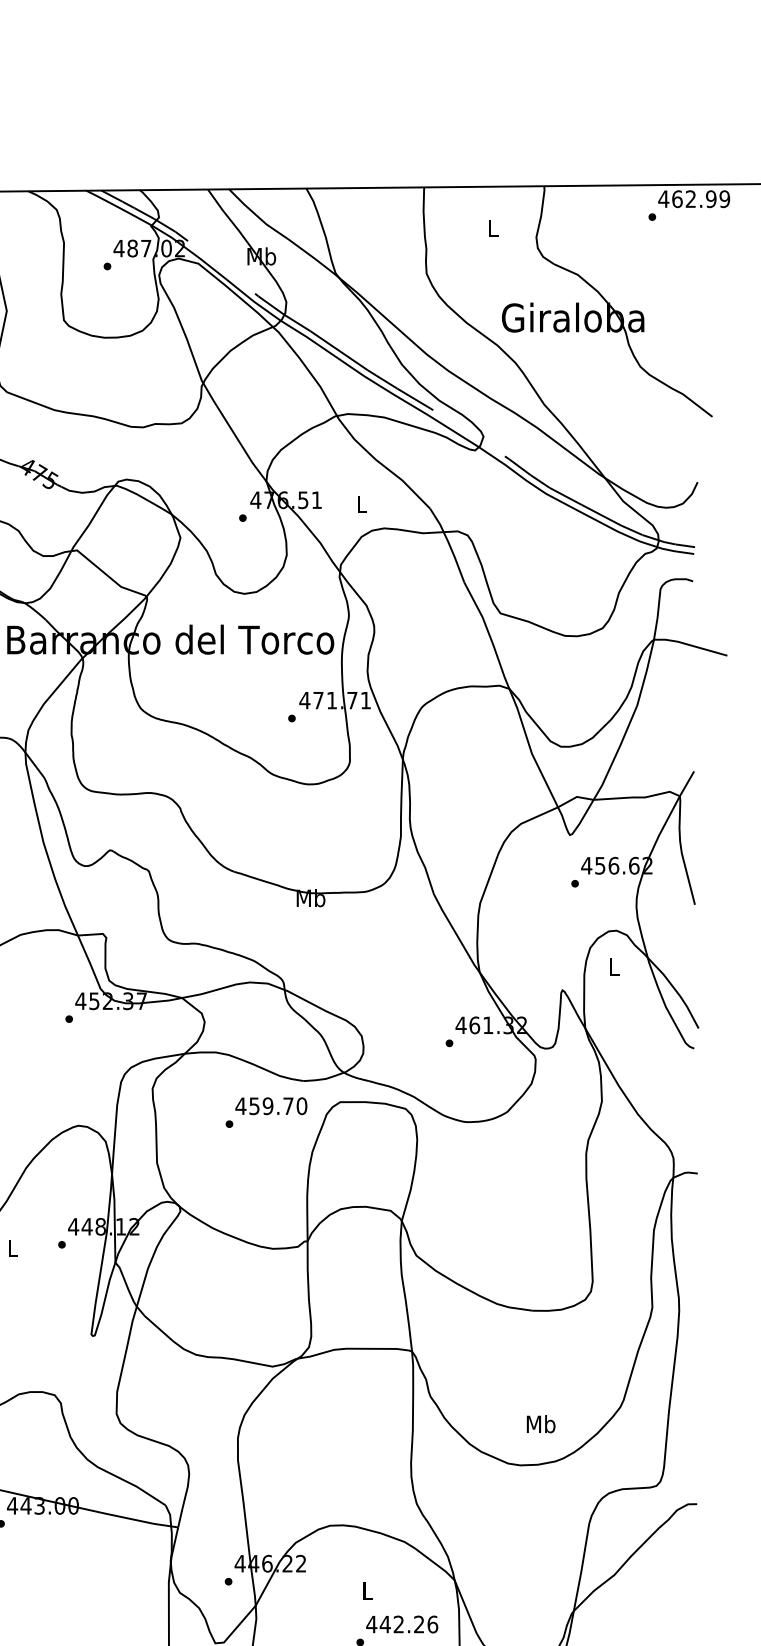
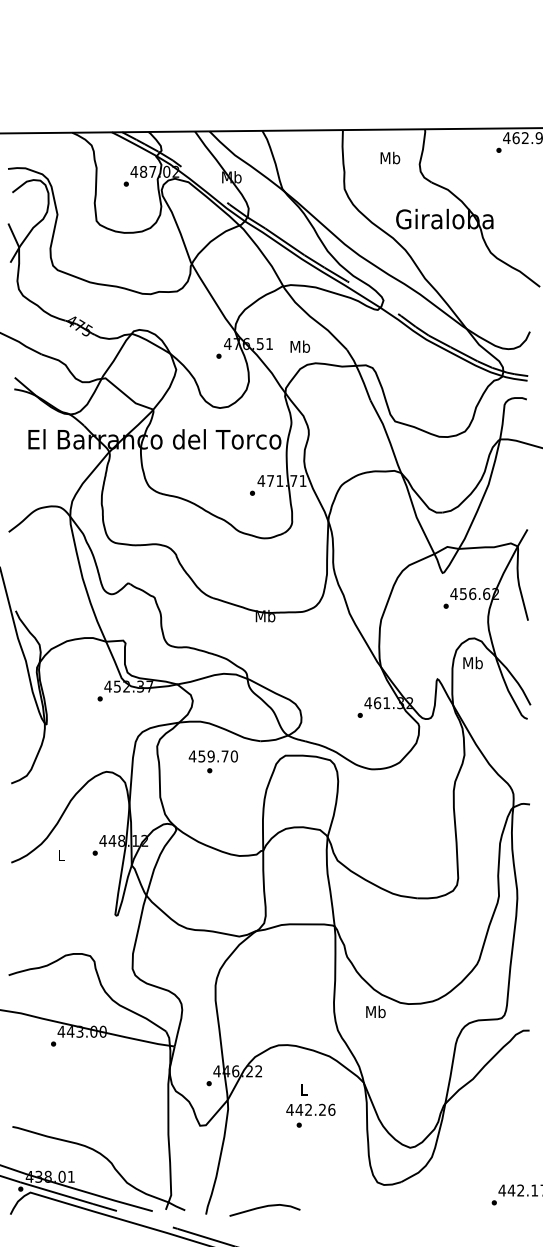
text: (493, 227) -> (390, 157), L -> Mb
text: (362, 503) -> (300, 346), L -> Mb
text: (613, 965) -> (472, 662), L -> Mb
text: (270, 1106) -> (212, 756), moved
text: (540, 1423) -> (375, 1011), moved
text: (401, 1623) -> (310, 1109), moved

